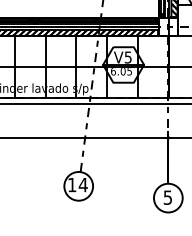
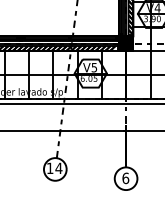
hatch: (167, 26) -> (125, 43), added
text: (167, 197) -> (125, 178), 5 -> 6

